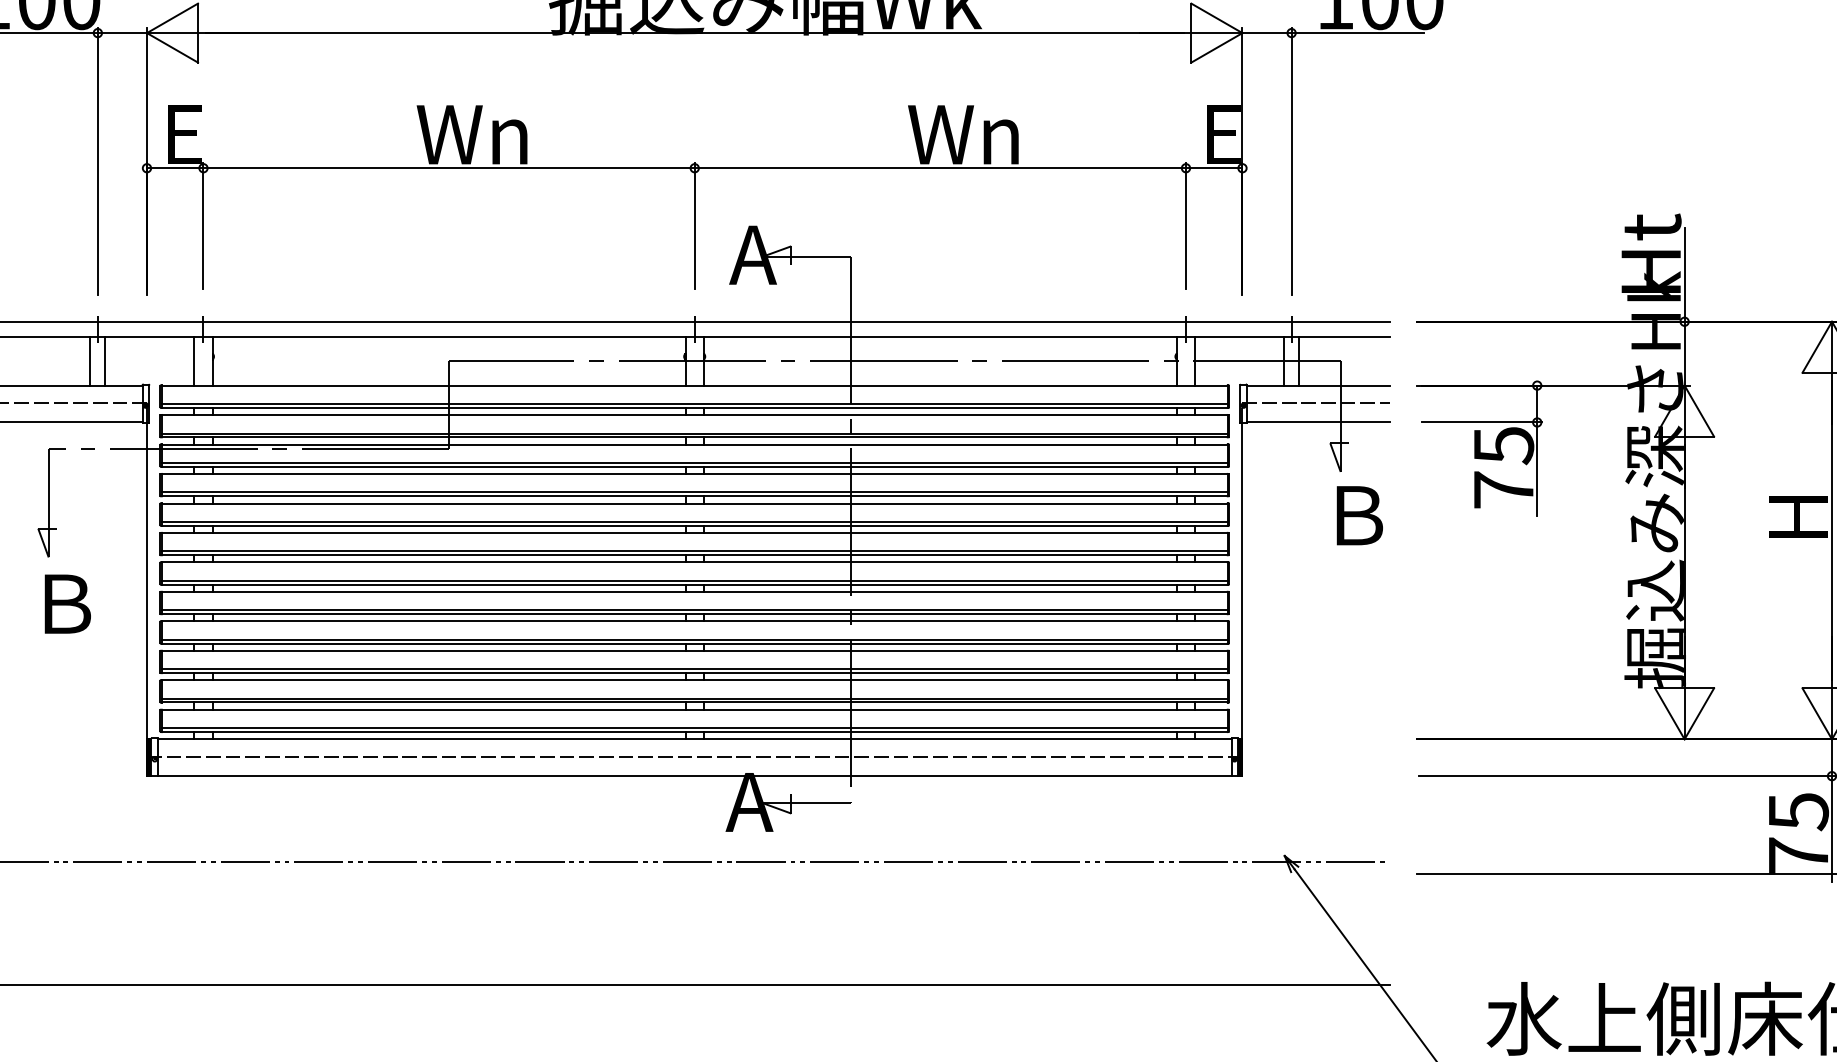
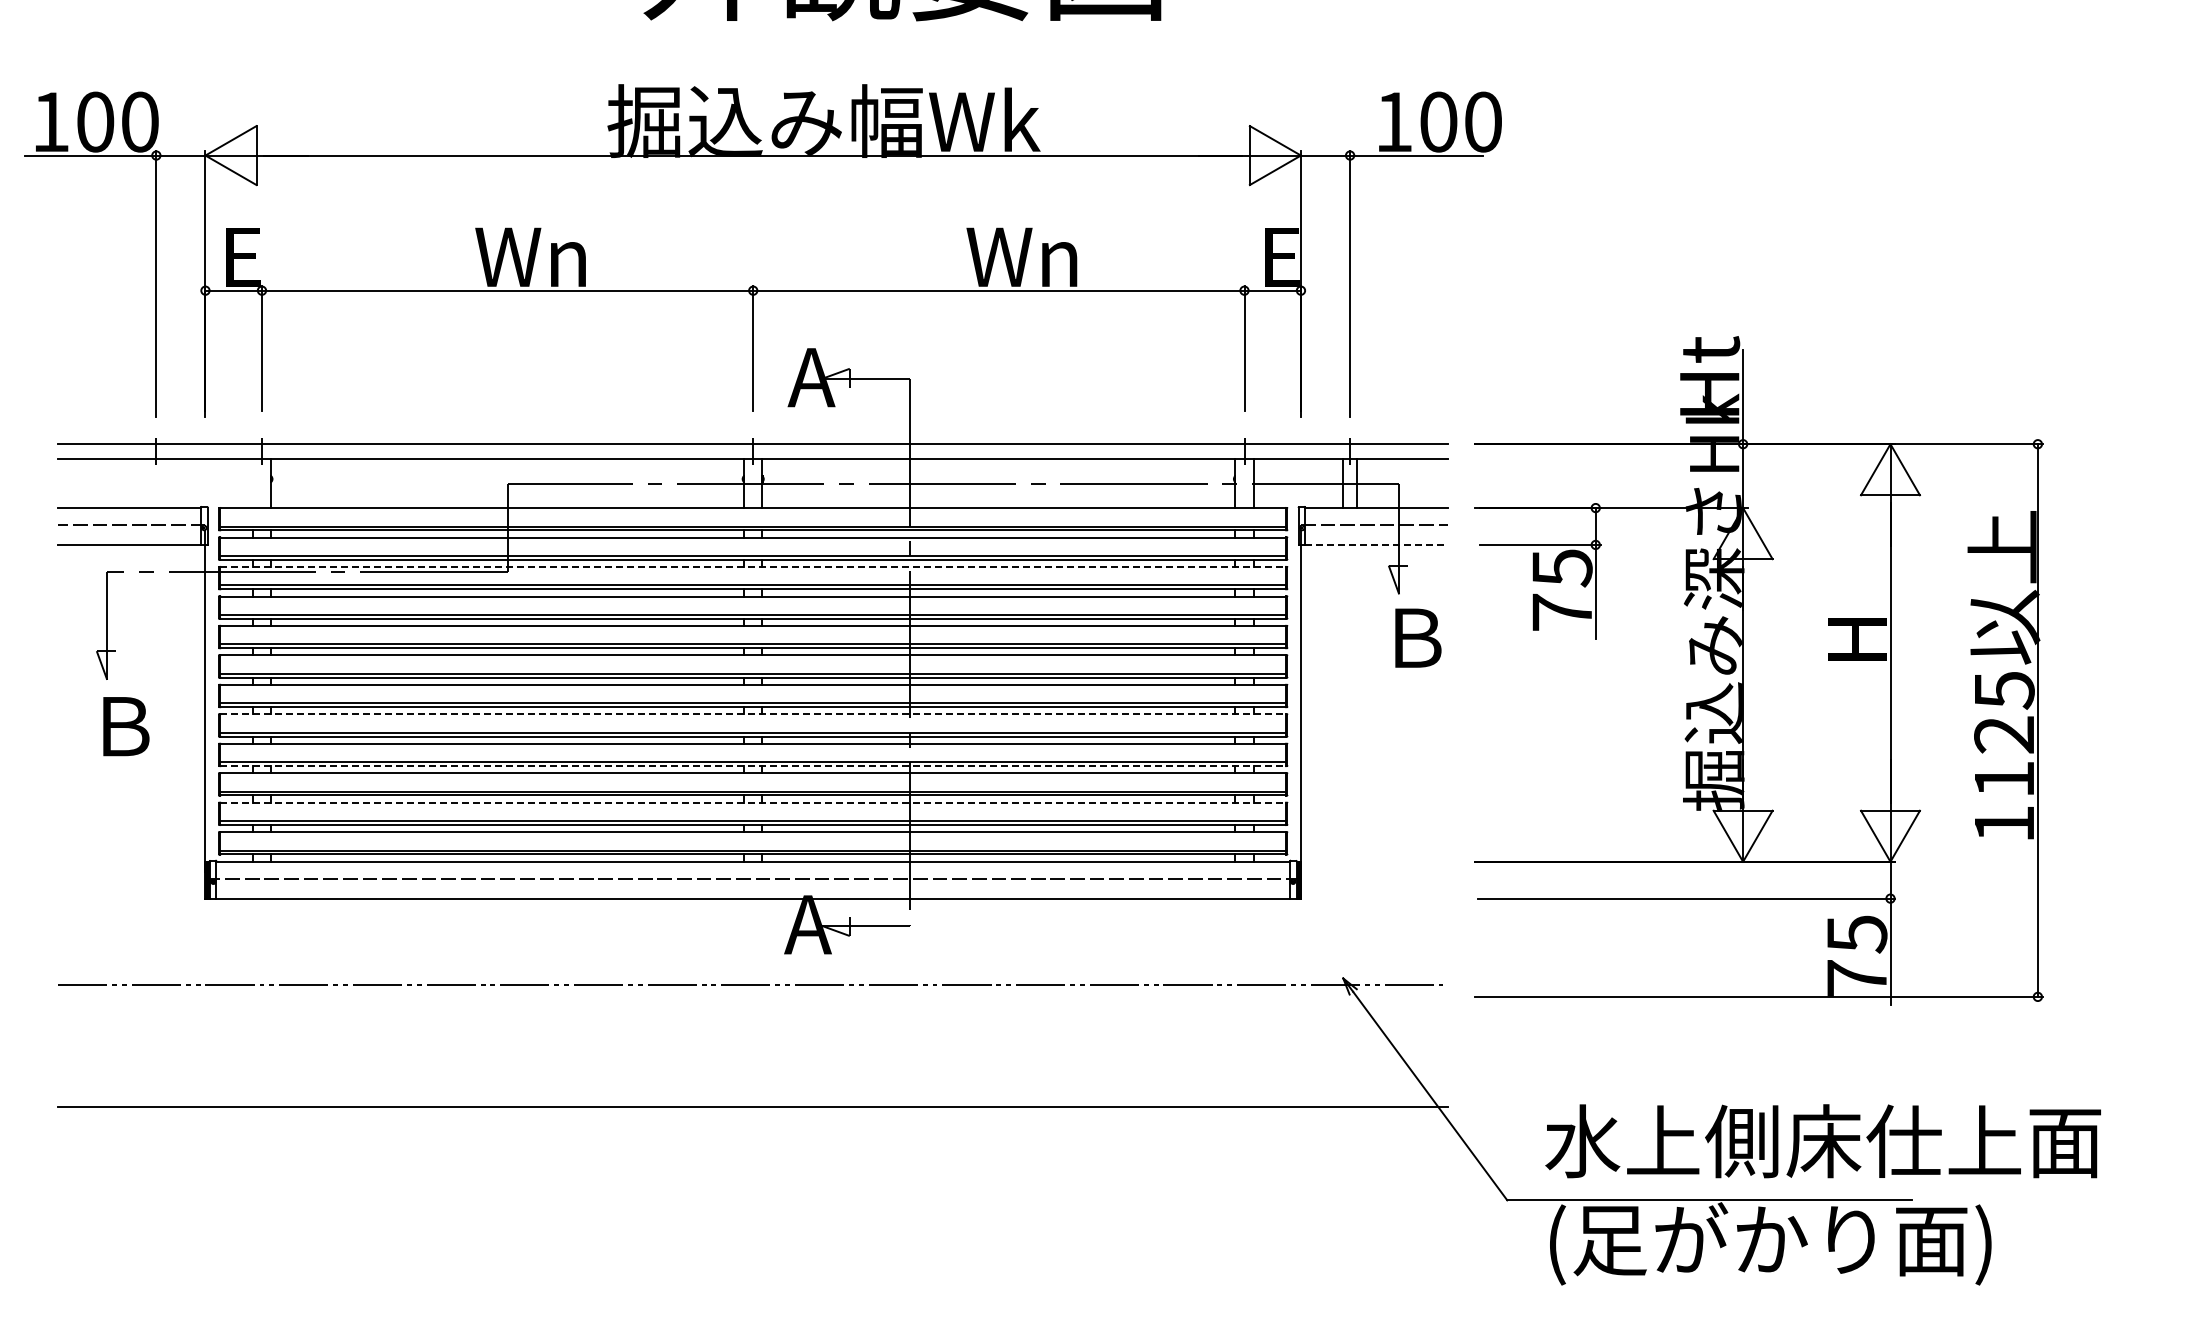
line: (90, 361) -> (148, 483), removed
line: (105, 361) -> (163, 483), removed
line: (194, 361) -> (252, 483), removed
line: (1318, 422) -> (1376, 544), solid -> dashed
line: (695, 445) -> (753, 567), solid -> dashed
line: (695, 592) -> (753, 714), solid -> dashed
line: (695, 644) -> (753, 766), solid -> dashed
line: (695, 680) -> (753, 802), solid -> dashed

